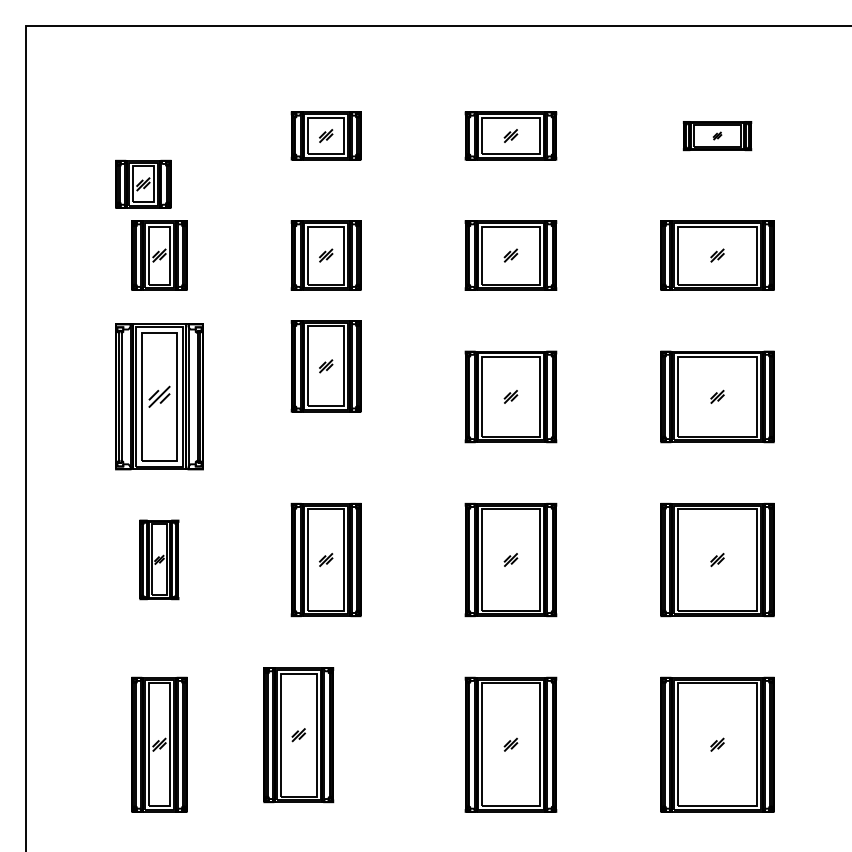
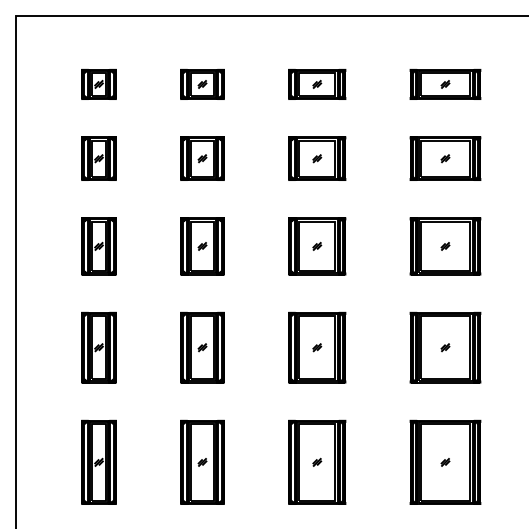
part: (717, 136) -> (445, 84), size x1.67
part: (142, 184) -> (98, 84), moved
part: (326, 366) -> (202, 246), moved
part: (158, 397) -> (98, 246), size x0.62
part: (158, 559) -> (98, 347), size x1.43
part: (298, 733) -> (202, 461), moved

